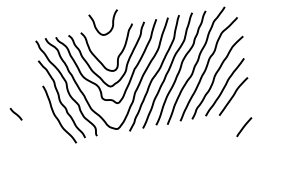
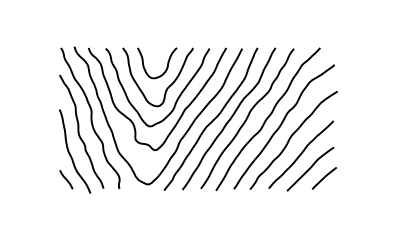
curve: (112, 24) -> (166, 66), moved
line: (16, 114) -> (66, 179), moved
line: (243, 127) -> (323, 178), moved

